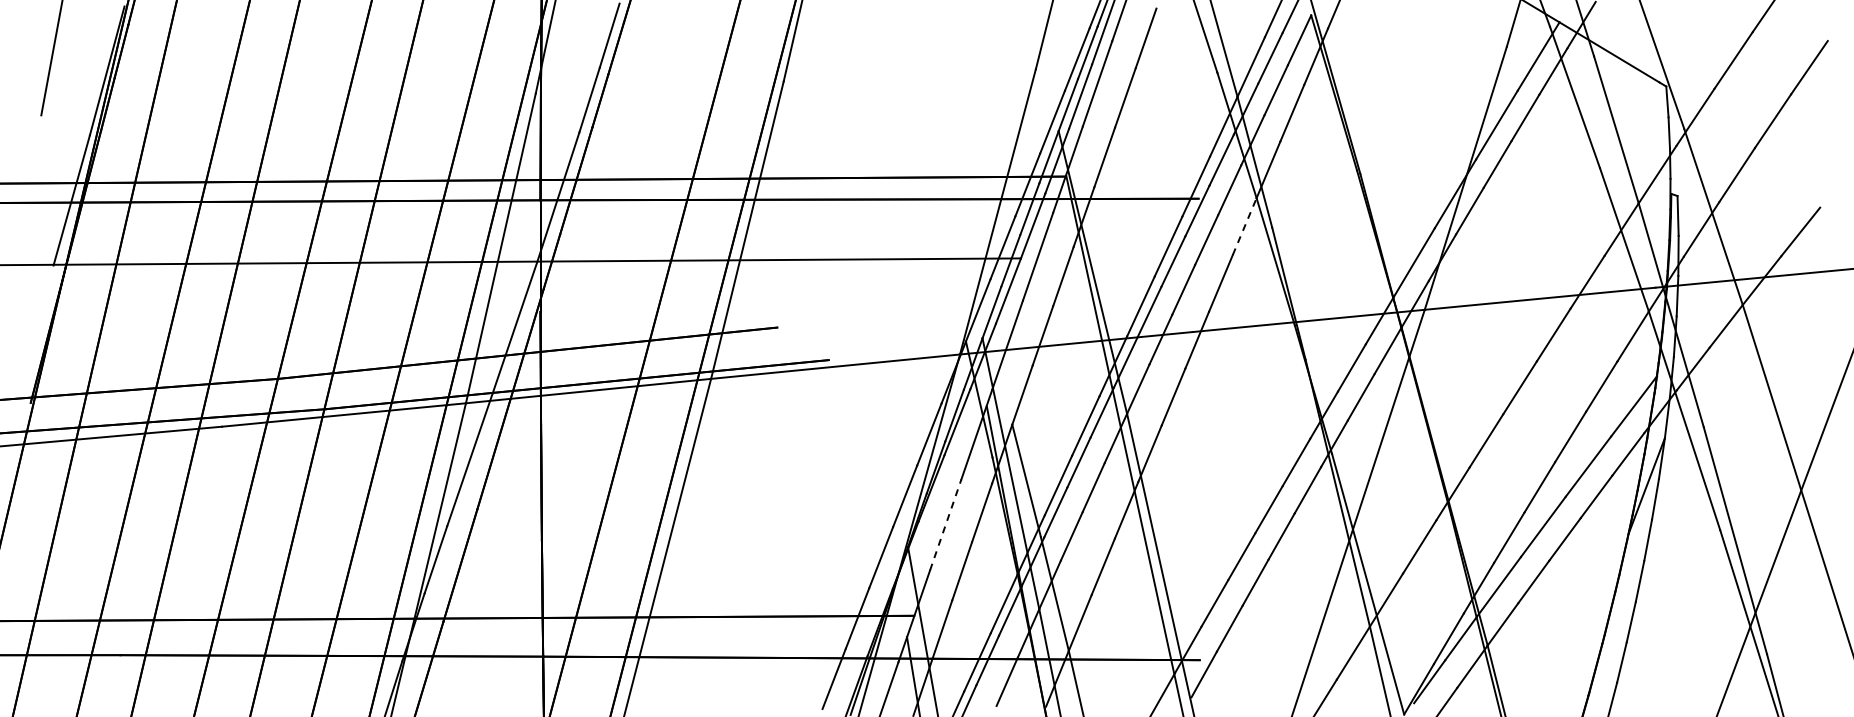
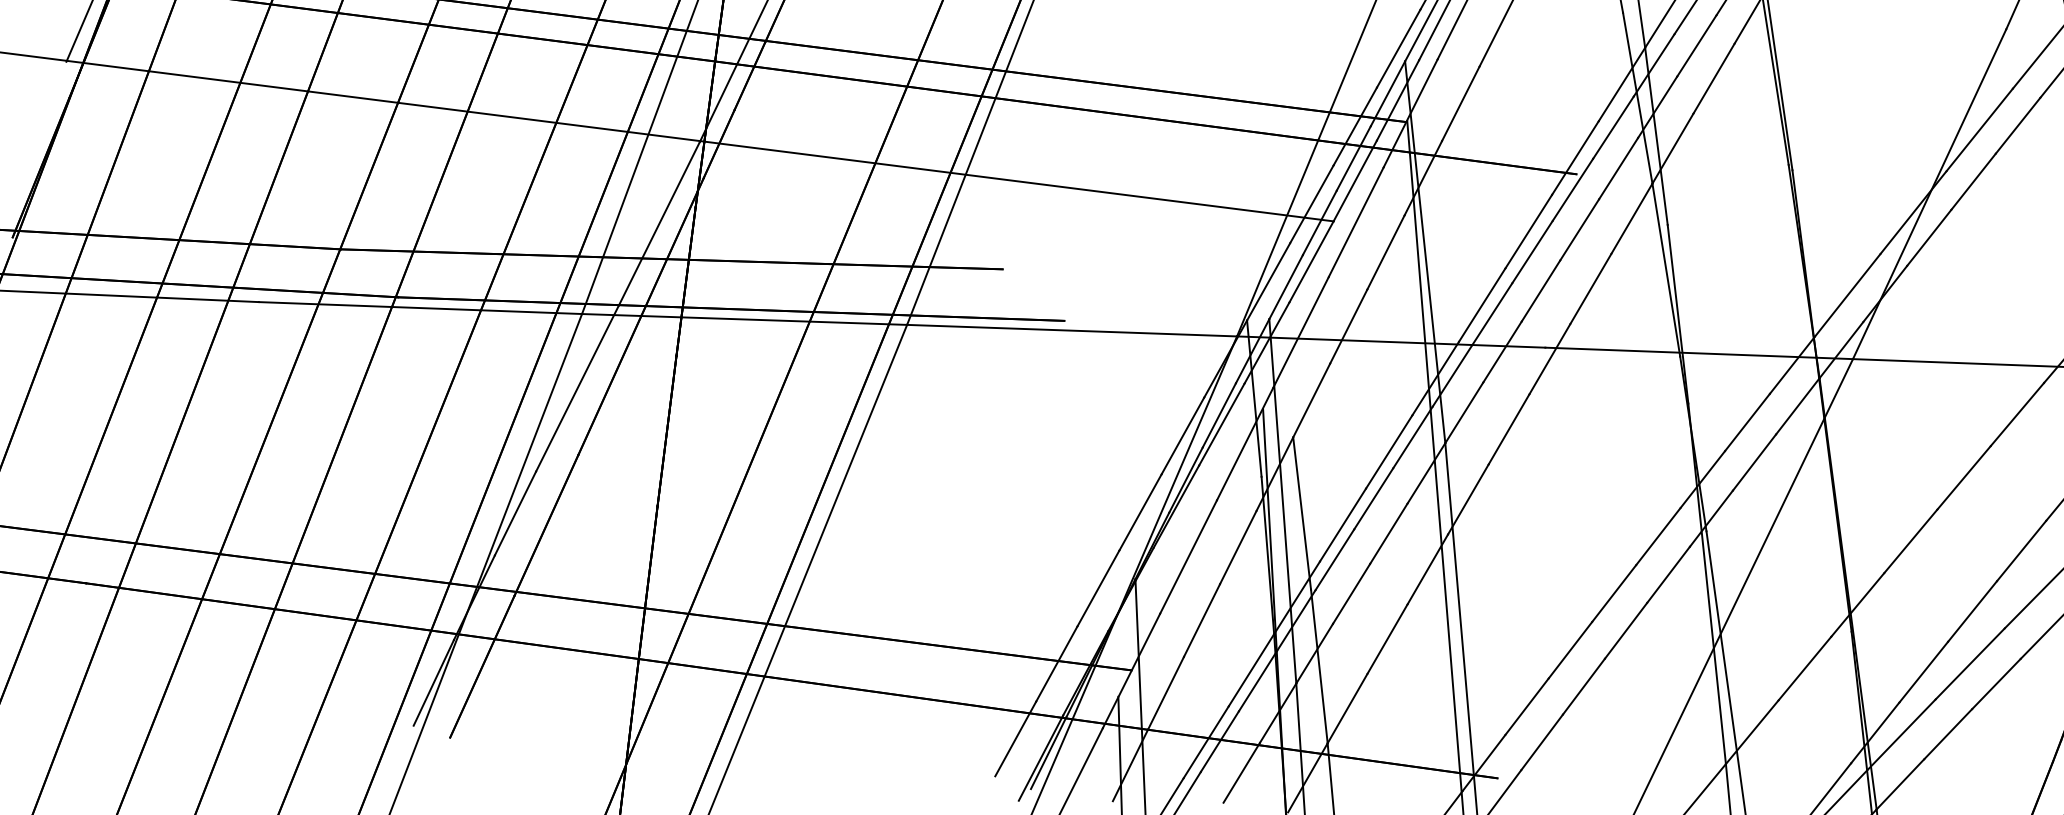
line: (1244, 226) -> (1631, 218), dashed -> solid
line: (945, 524) -> (1188, 556), dashed -> solid

